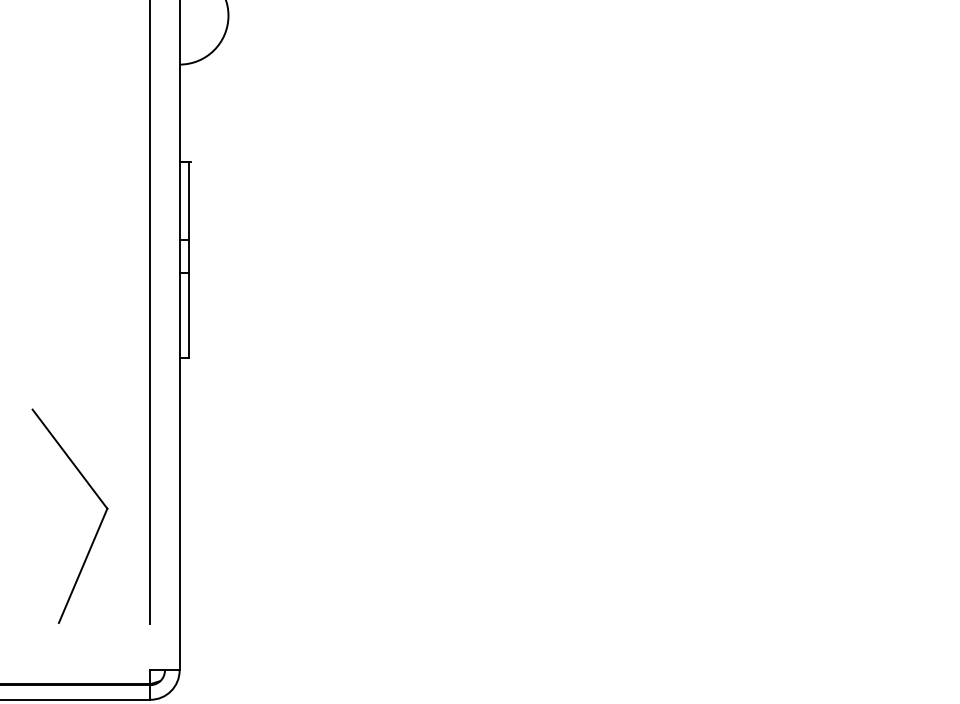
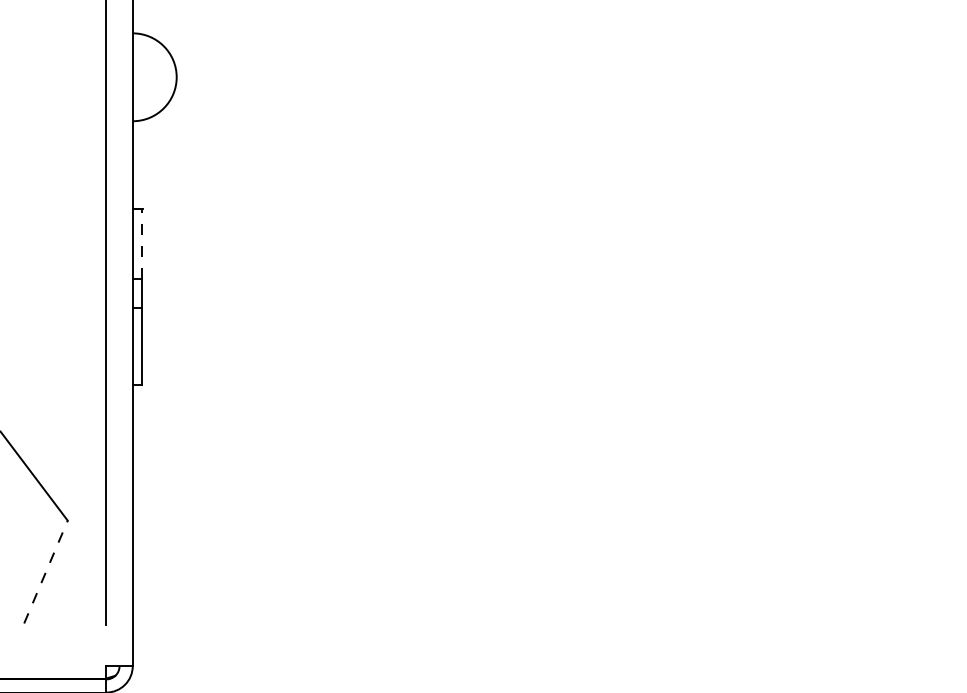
line: (189, 201) -> (141, 244), solid -> dashed
line: (82, 566) -> (45, 572), solid -> dashed

